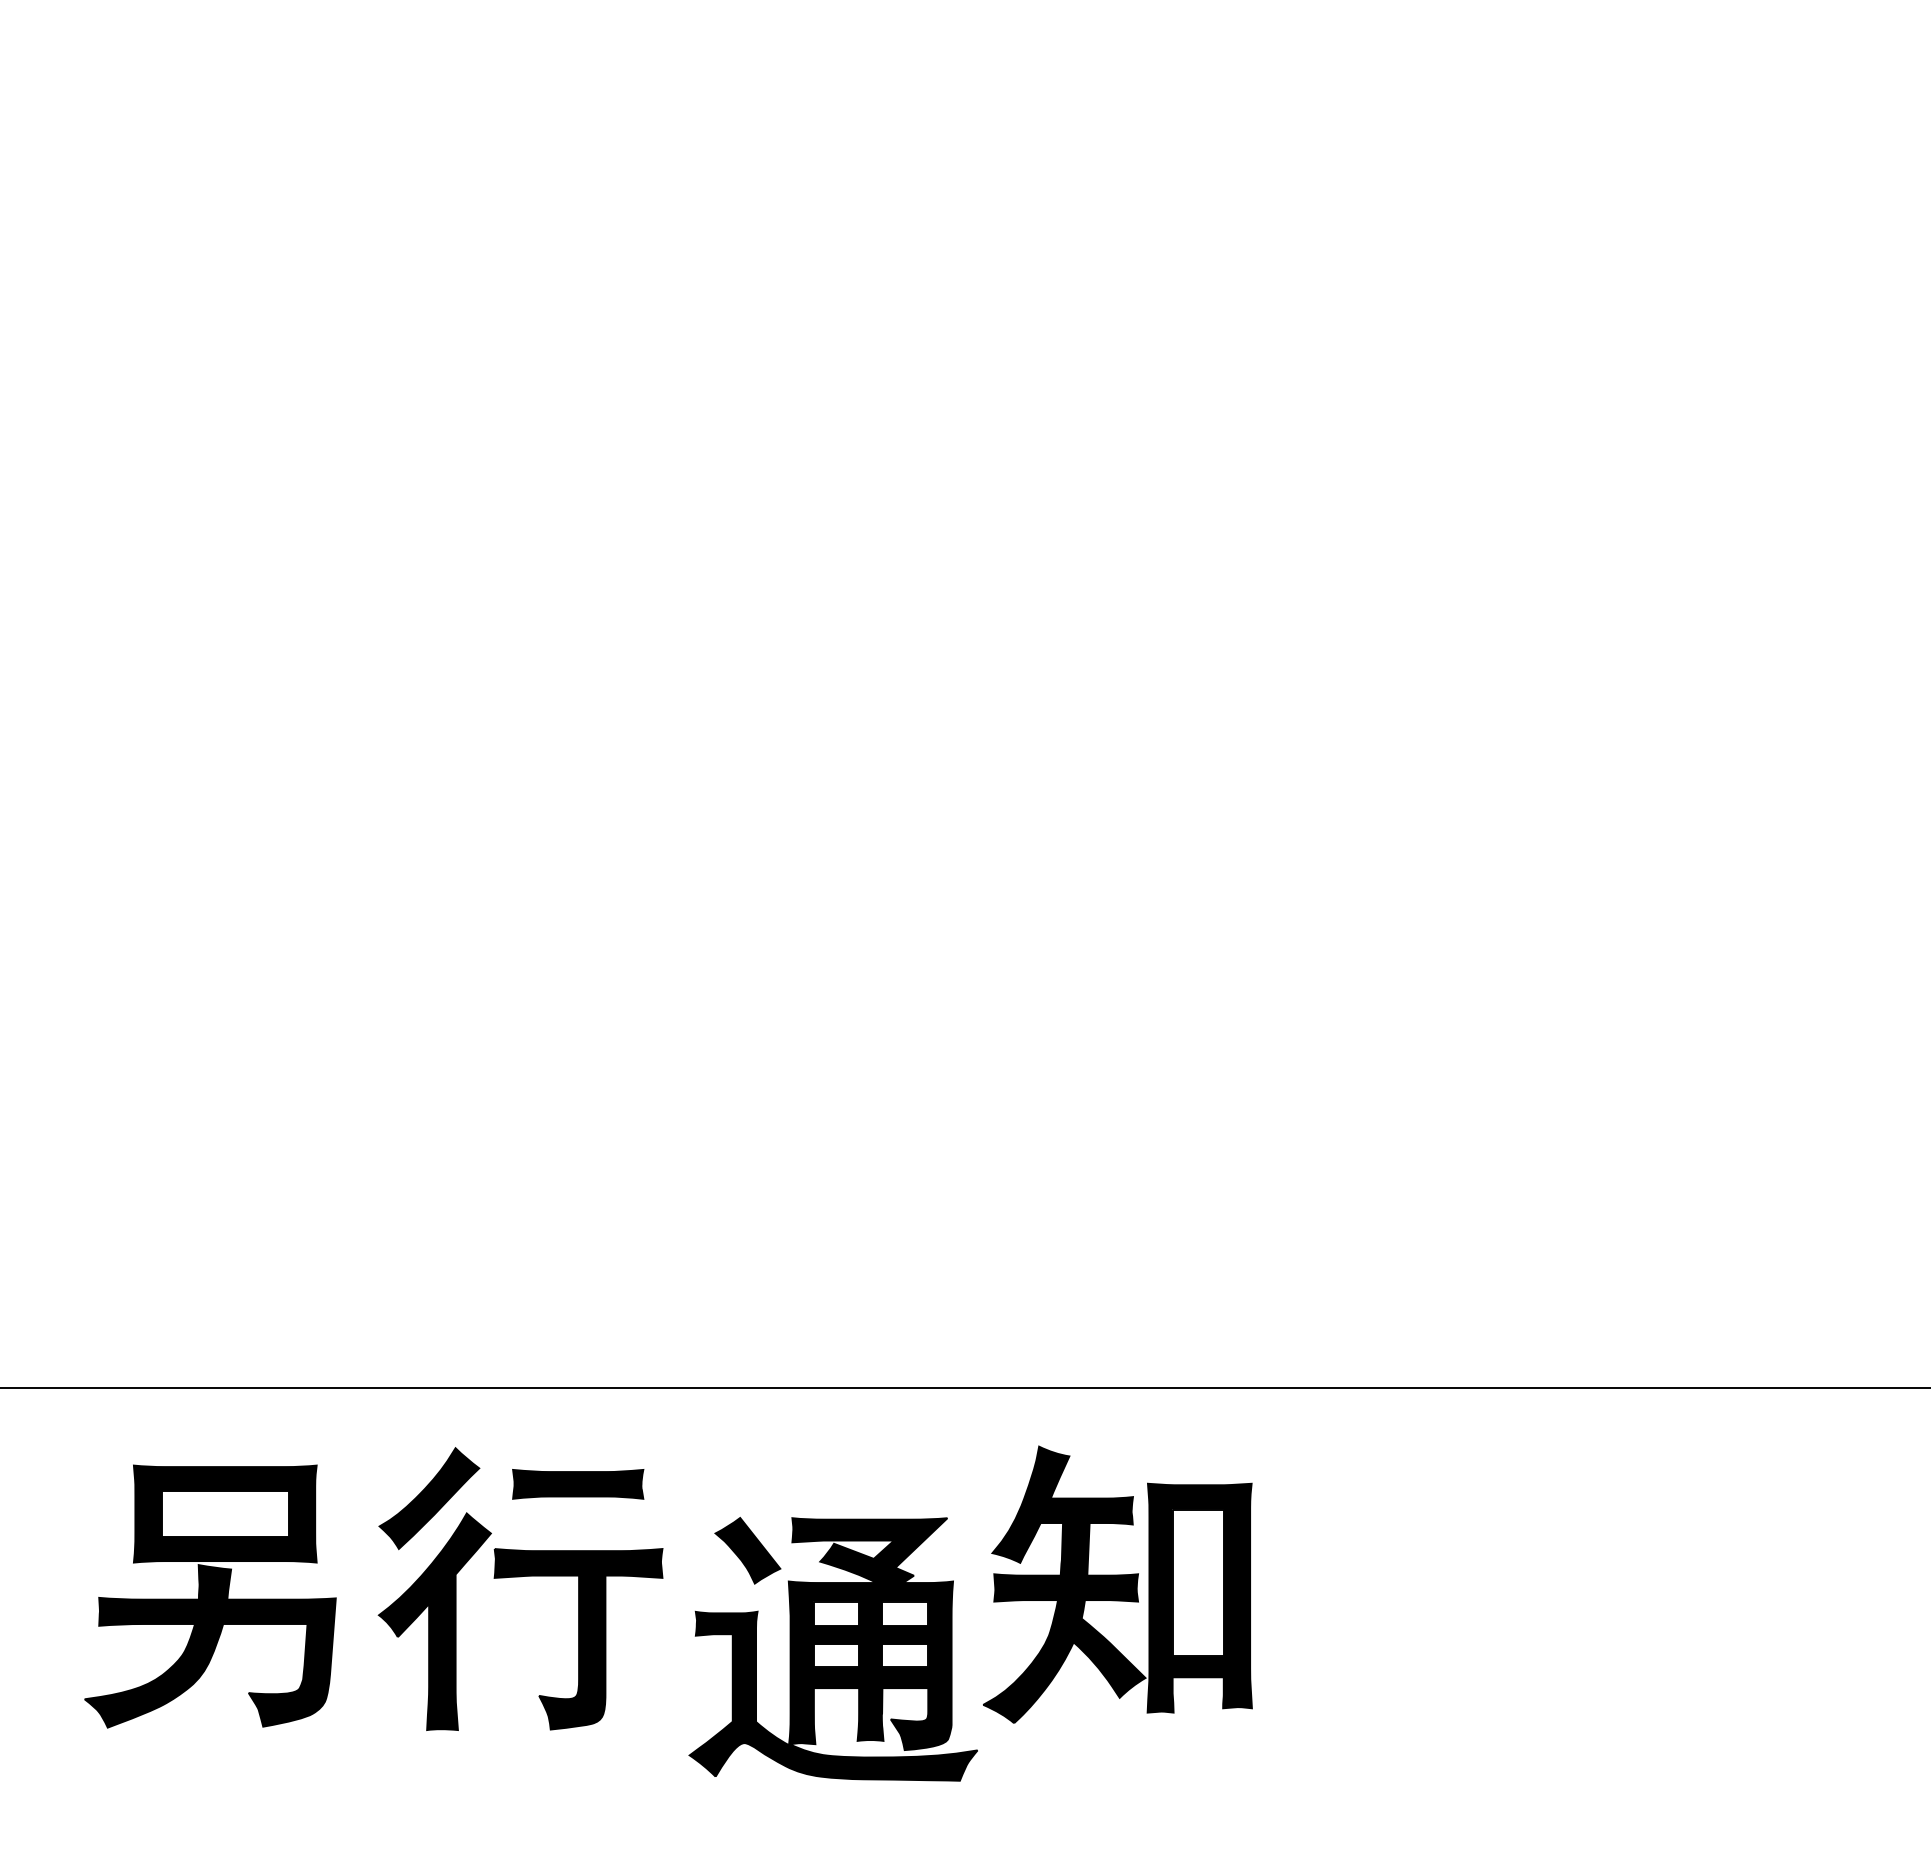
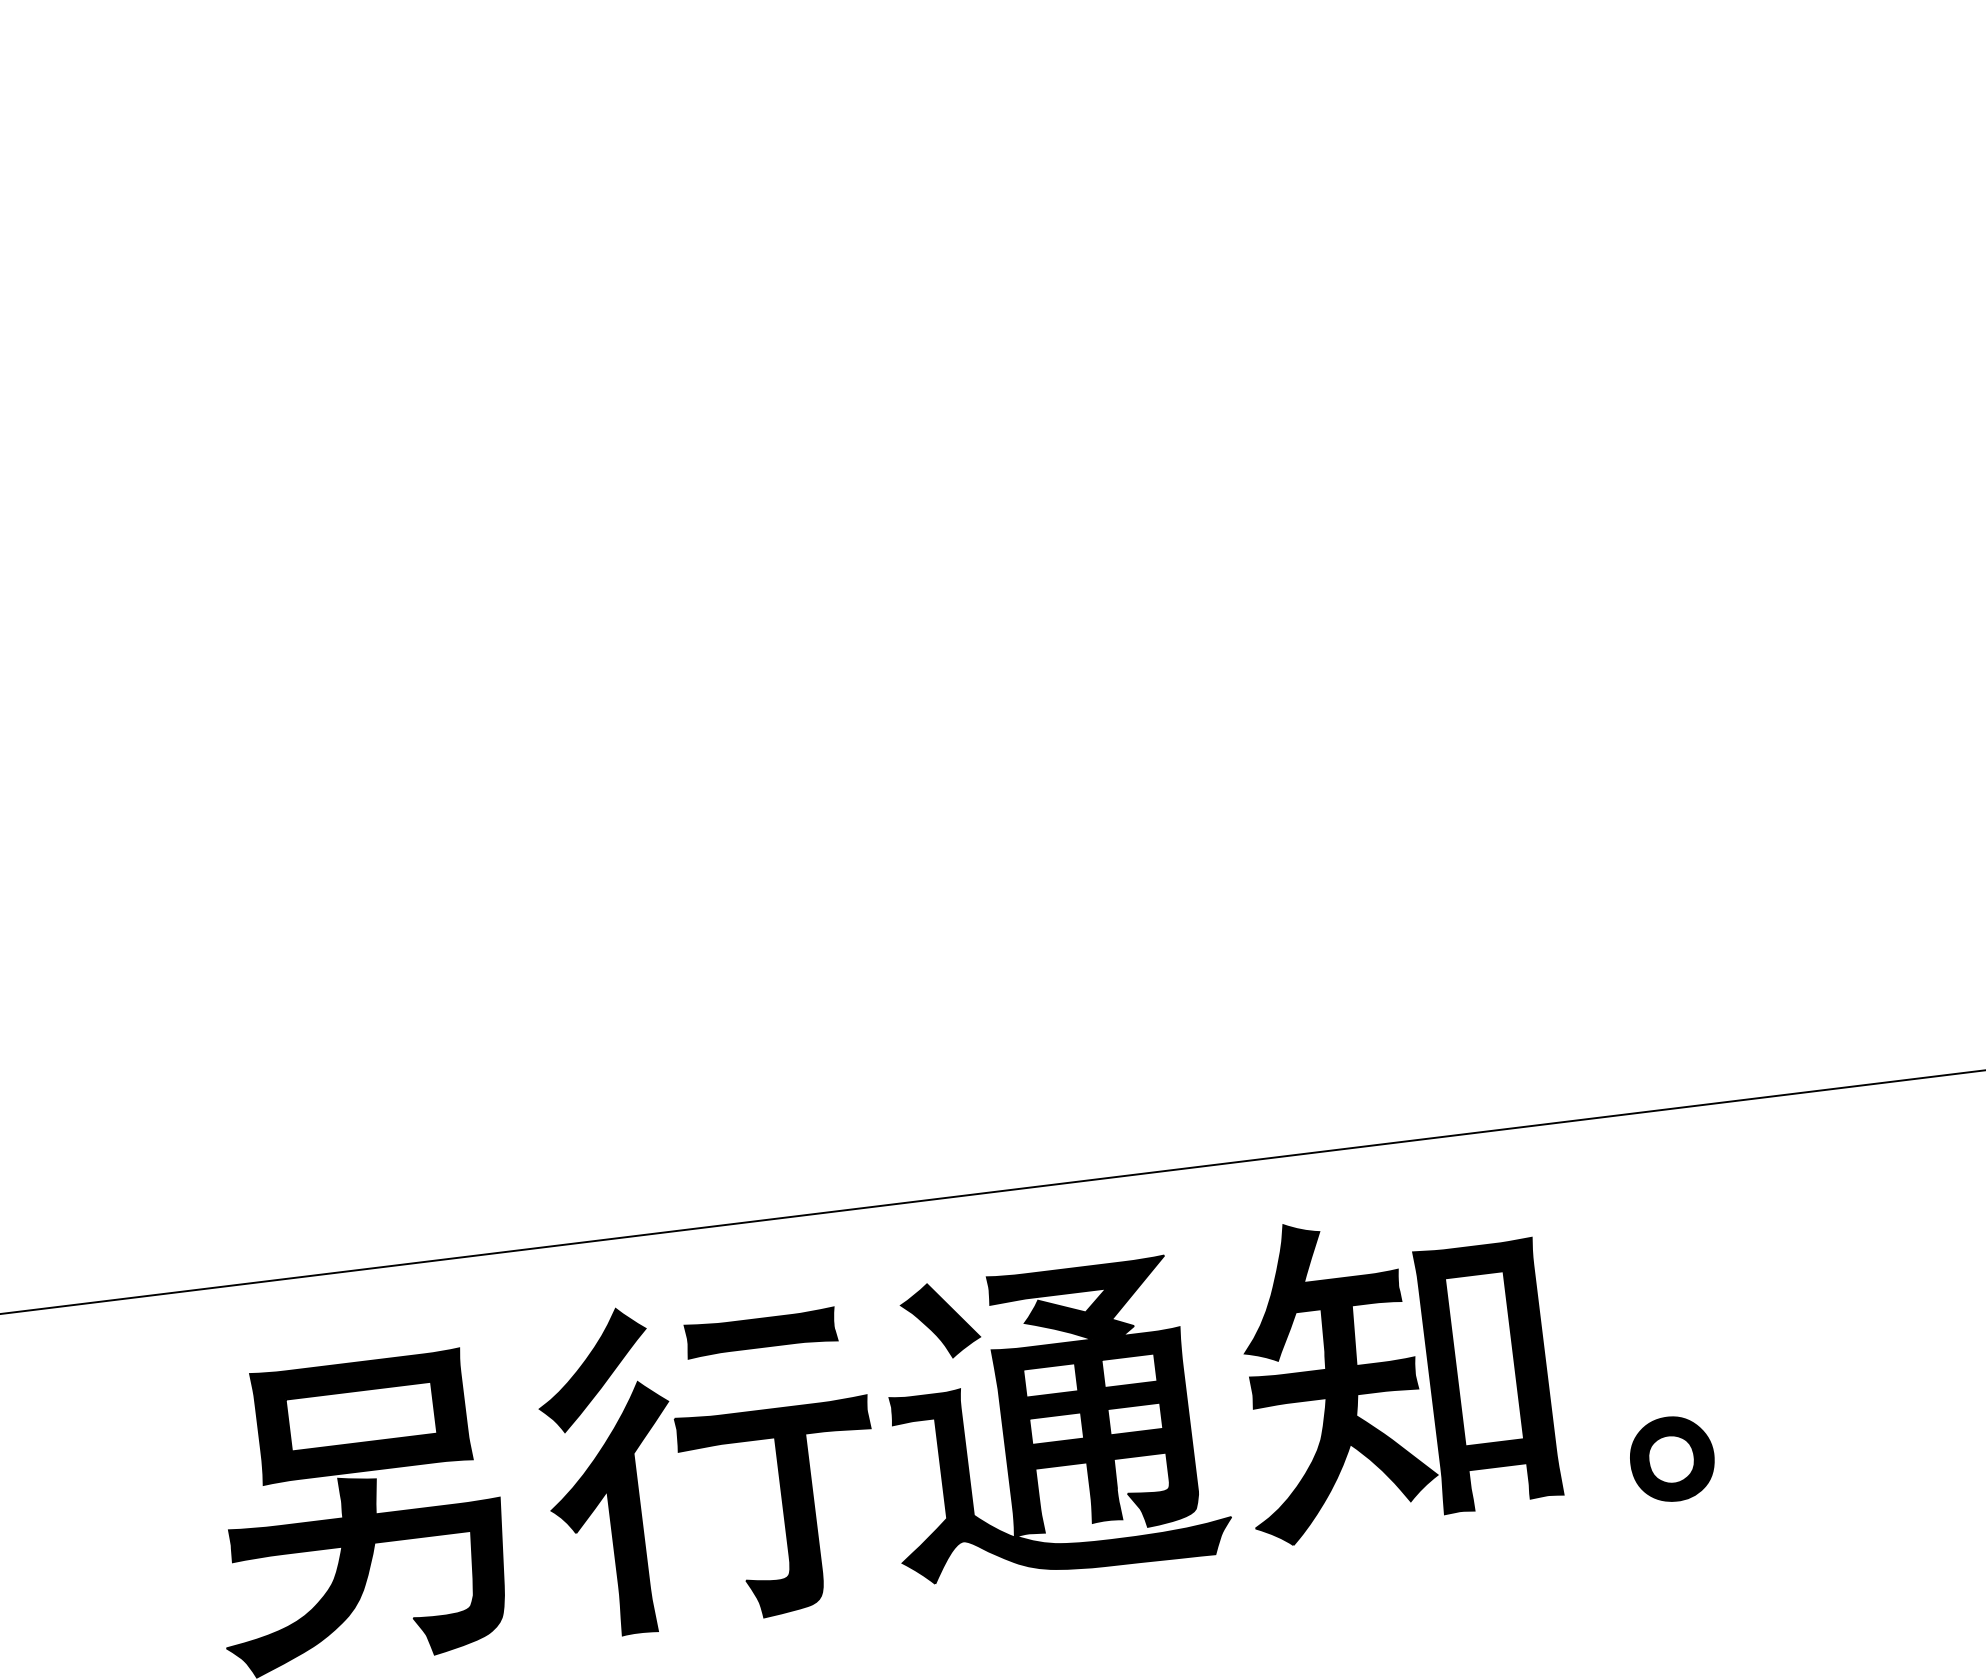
part: (832, 1649) -> (1051, 1421), moved
part: (1348, 1689) -> (1671, 1459), added

